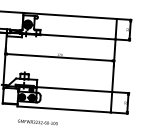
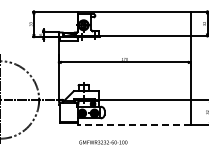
line: (64, 109) -> (134, 124), solid -> dashed

